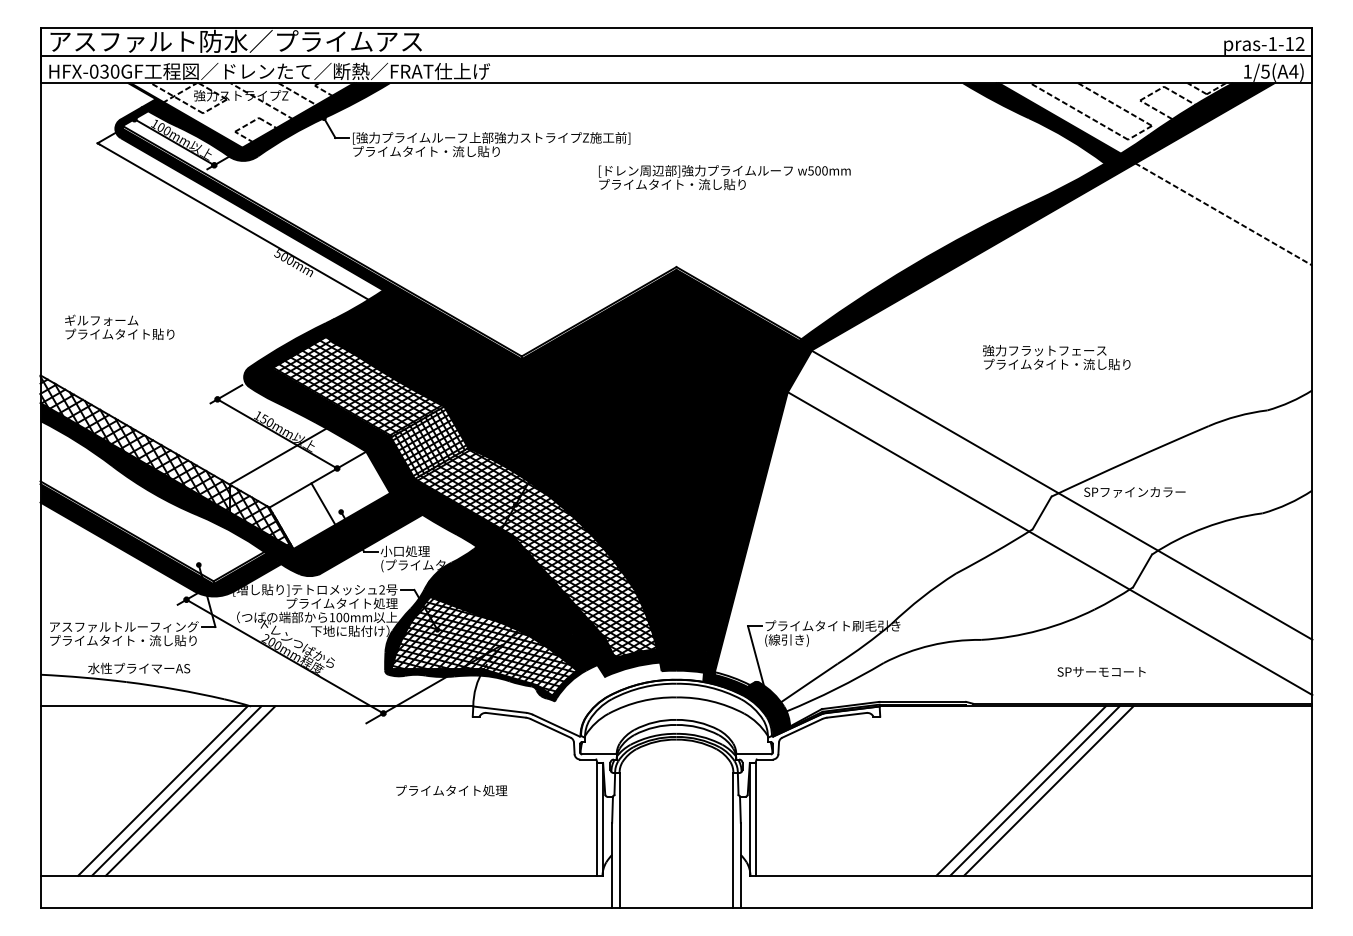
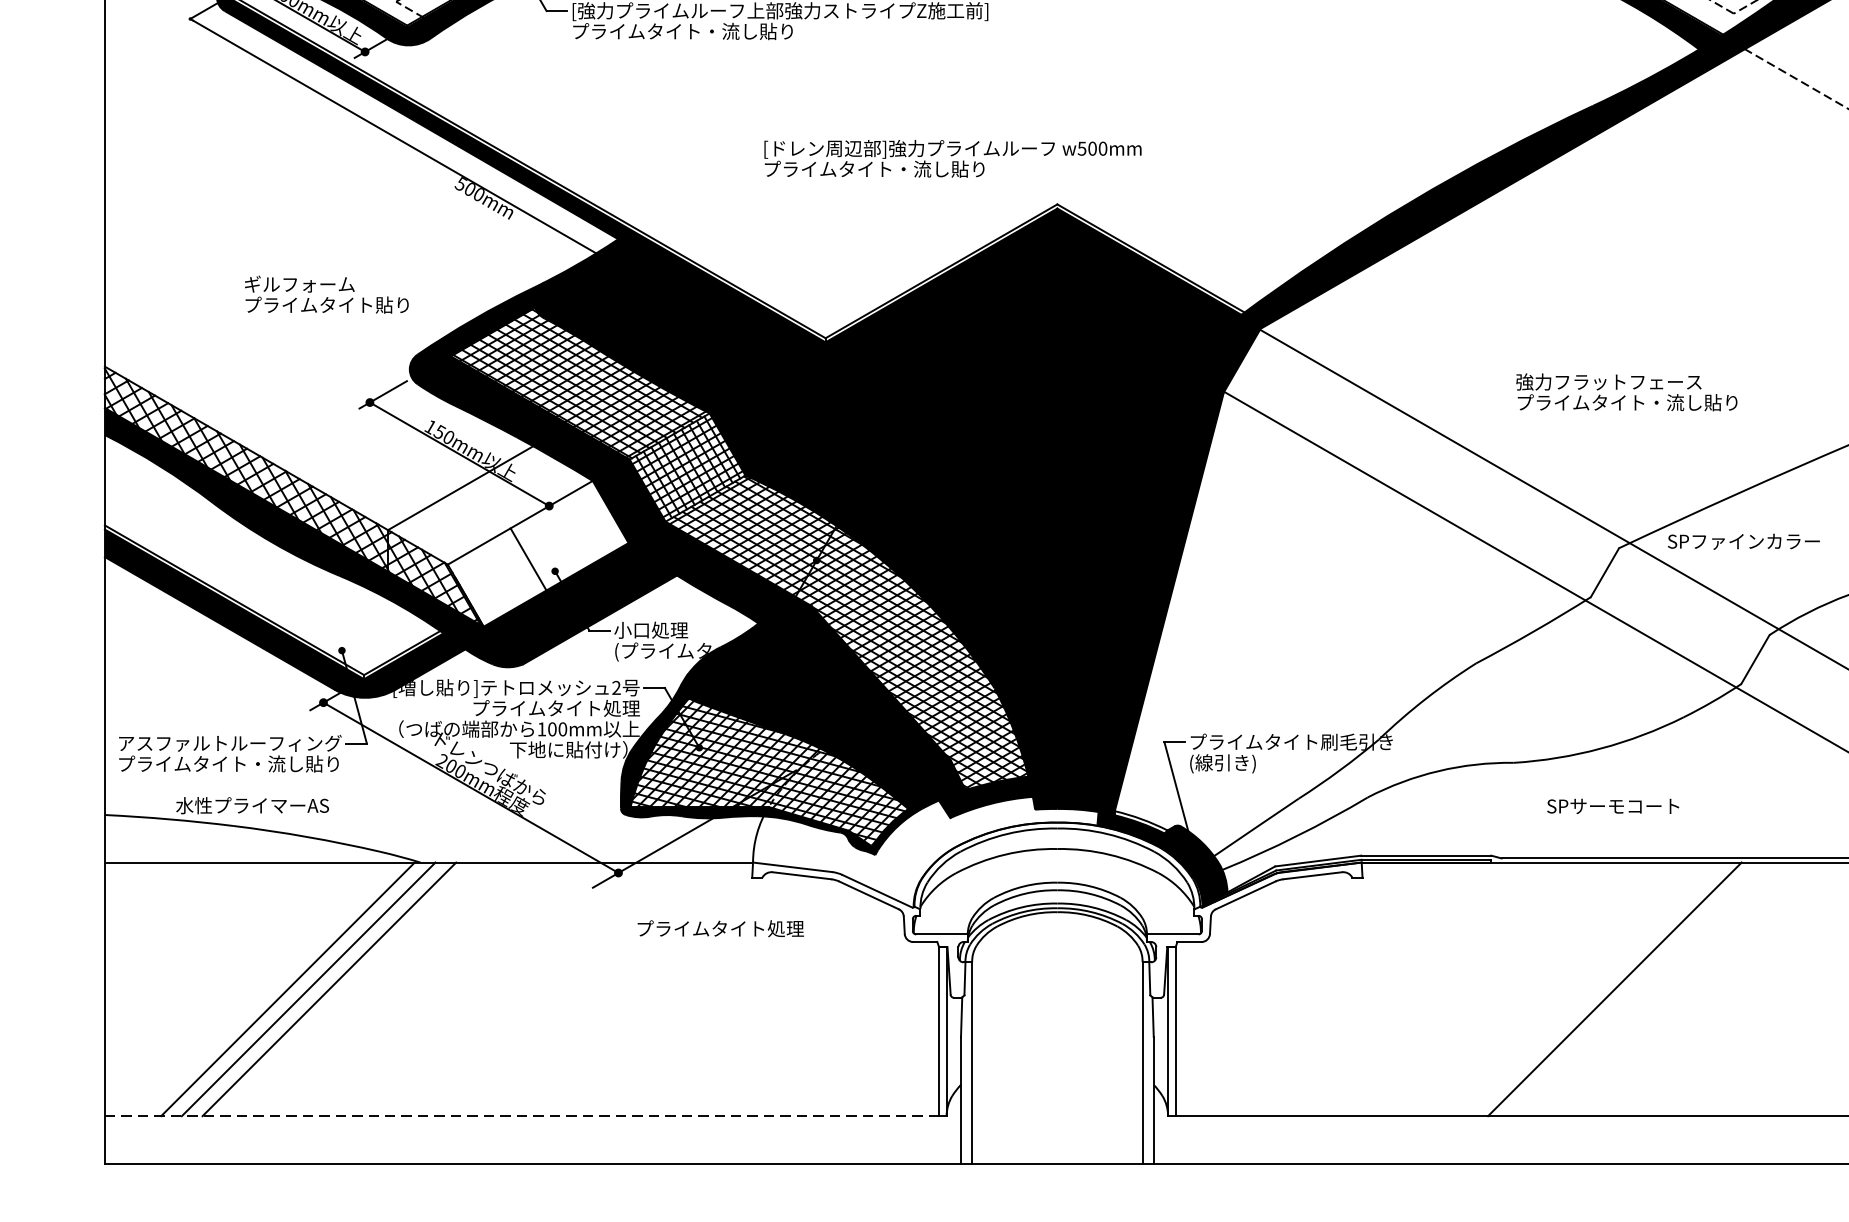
text: (724, 177) -> (952, 158), moved
text: (119, 326) -> (326, 293), moved
text: (1056, 357) -> (1626, 392), moved
text: (1101, 671) -> (1613, 805), moved
text: (451, 790) -> (720, 928), moved
line: (1020, 790) -> (1572, 988), removed
line: (1034, 790) -> (1593, 988), removed
line: (319, 875) -> (522, 1115), solid -> dashed

